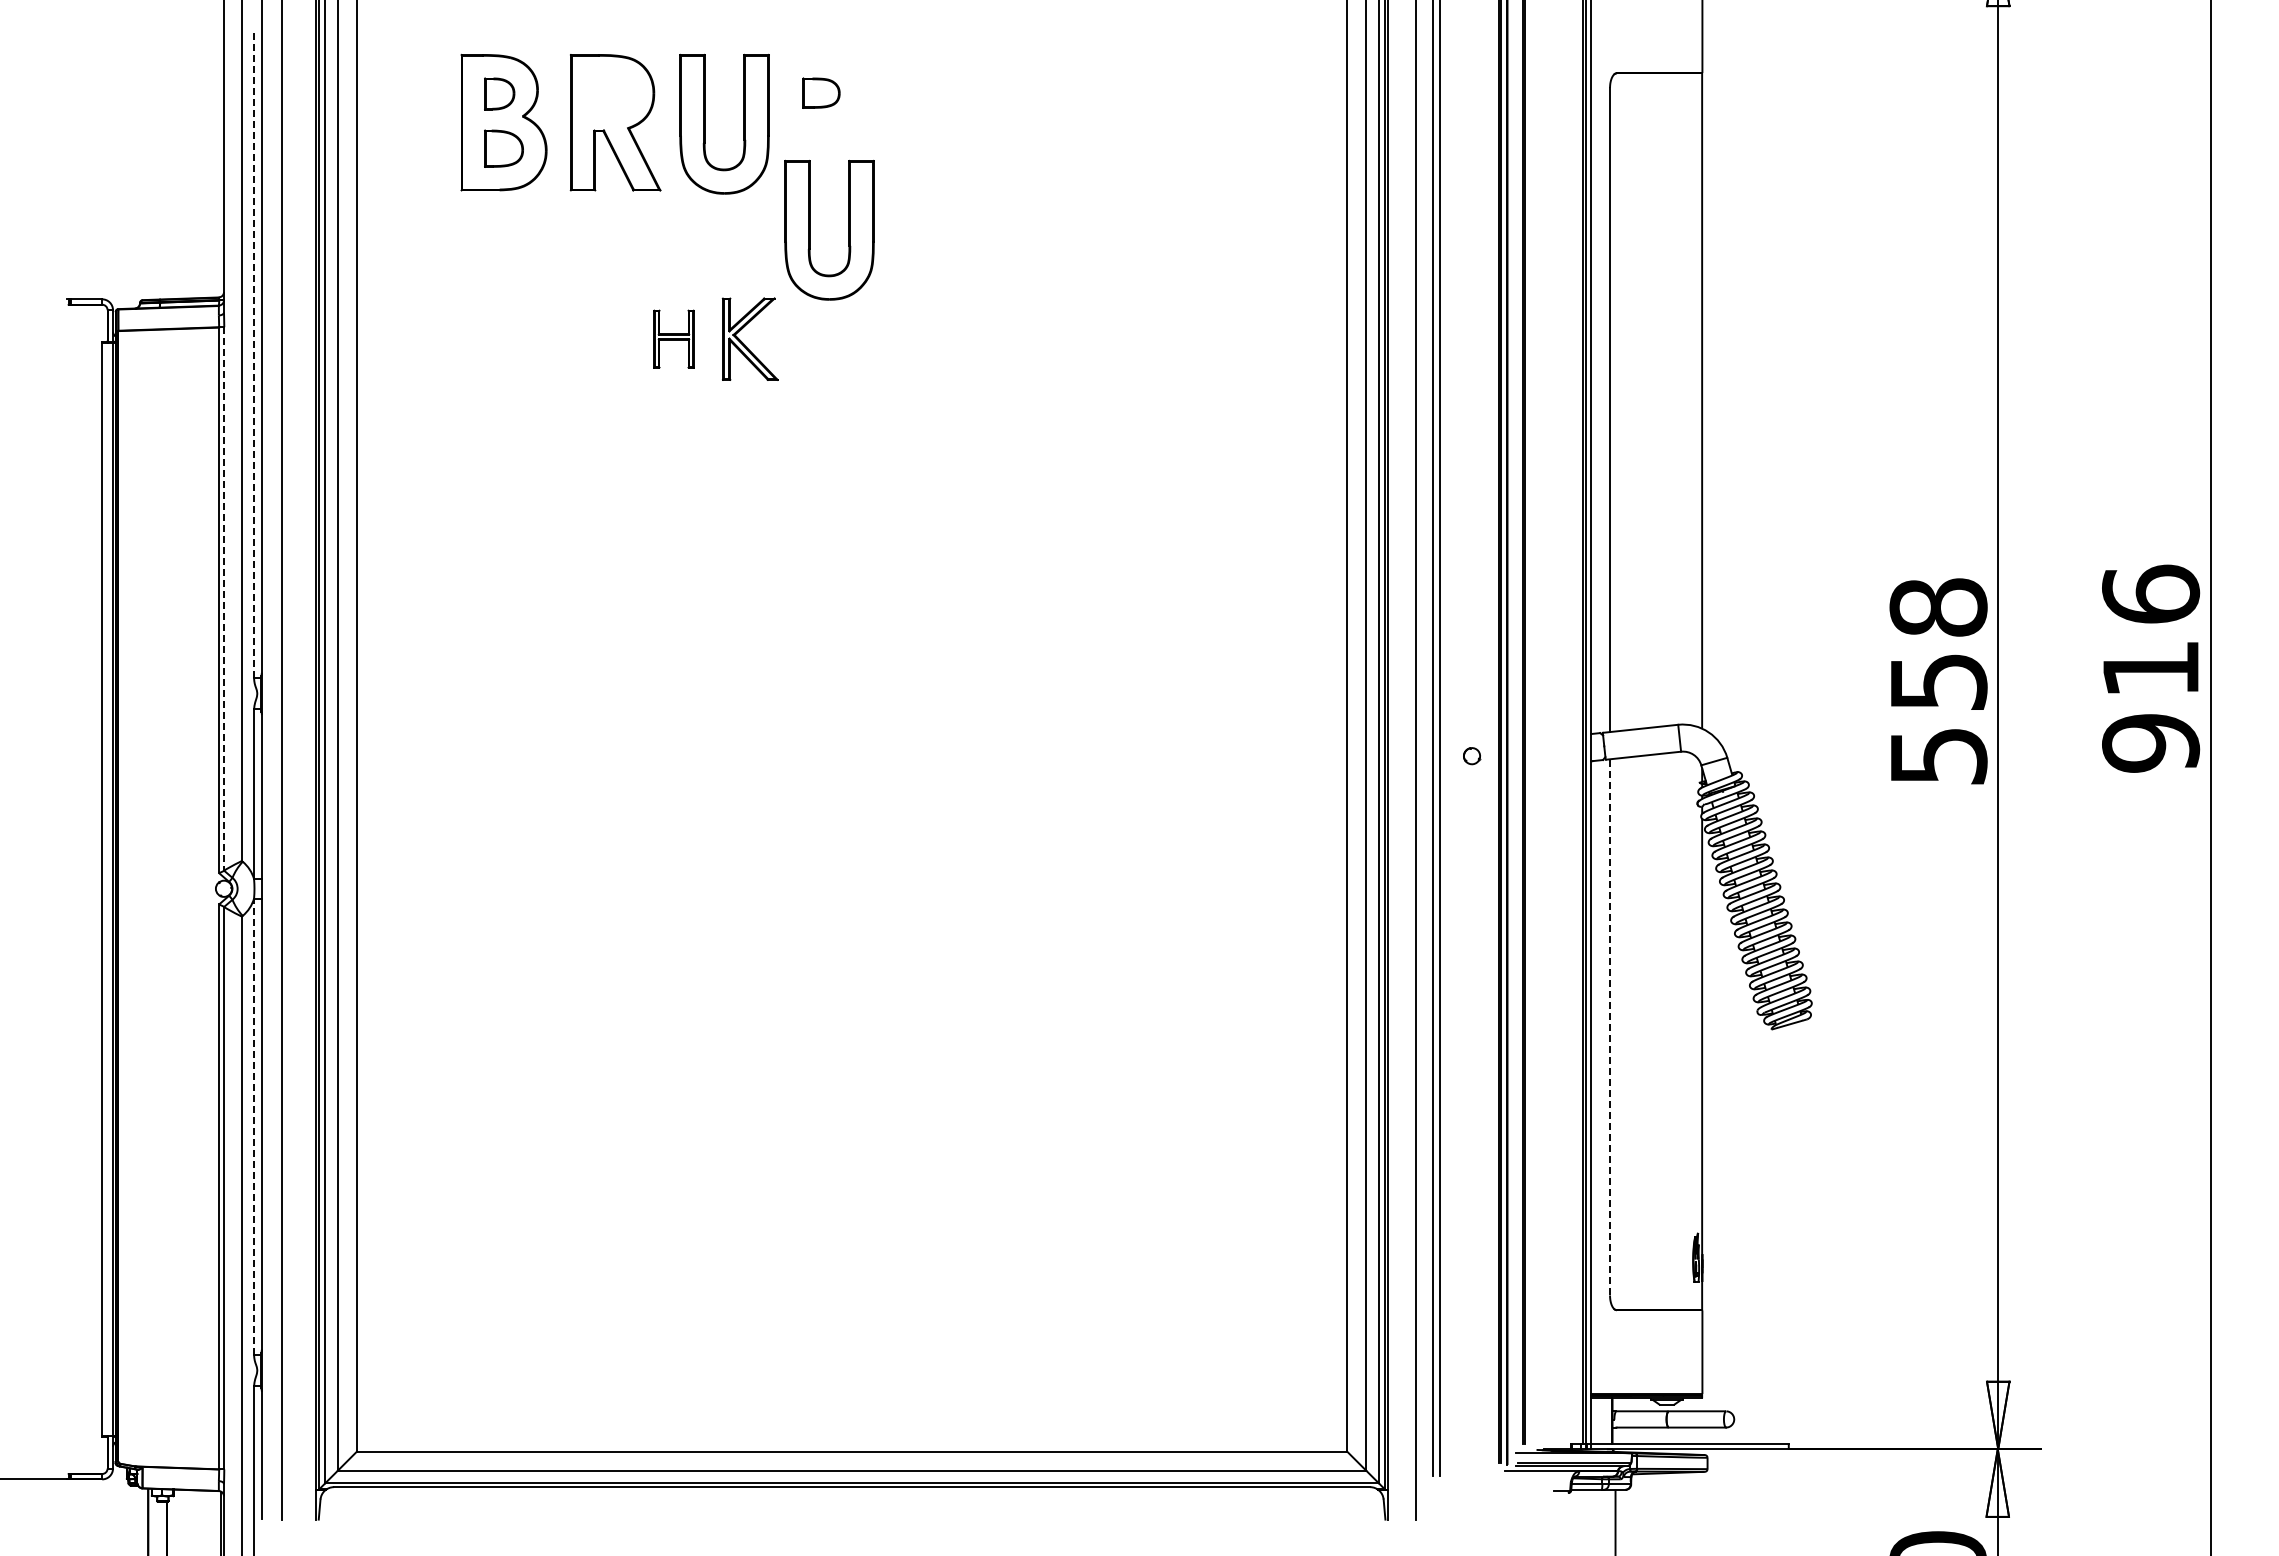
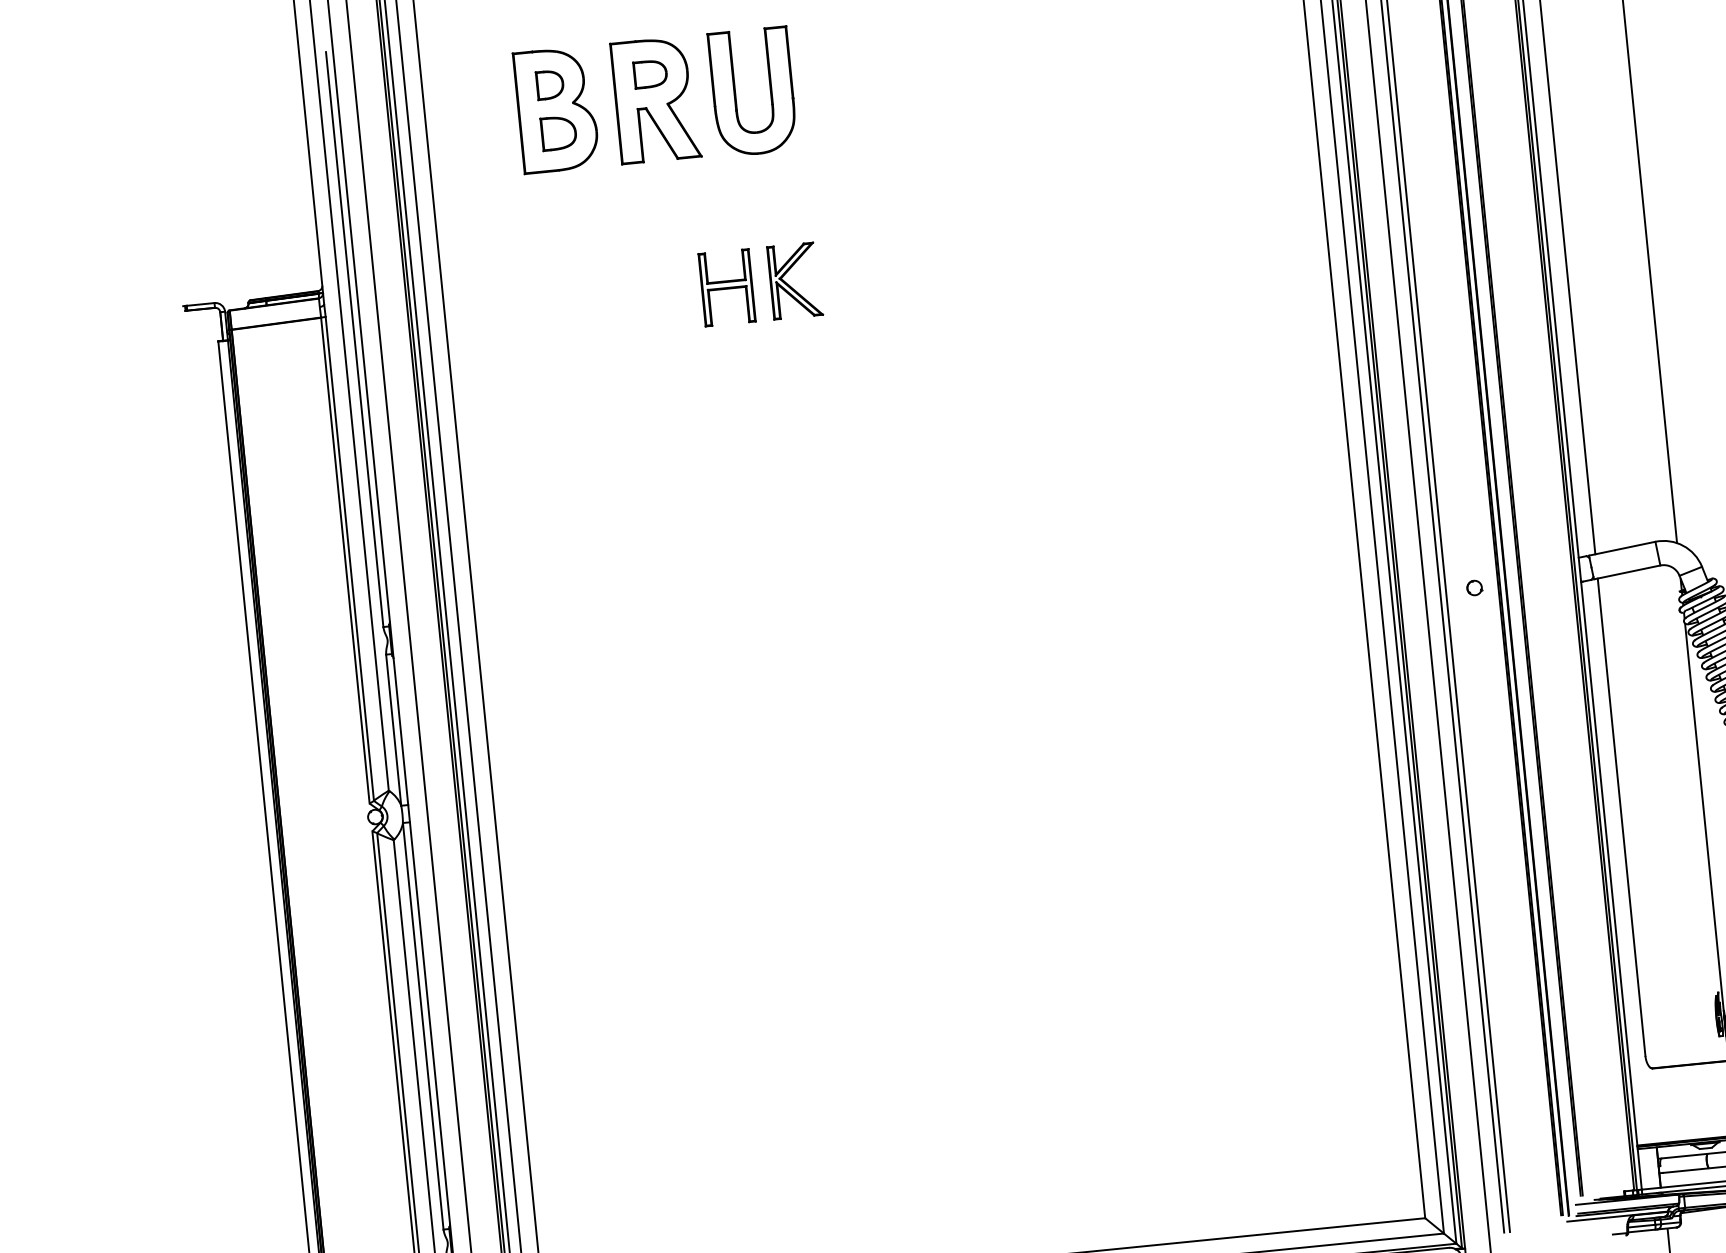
part: (821, 92) -> (650, 73), moved
part: (810, 229) -> (838, 177), removed
part: (673, 338) -> (726, 287), size x1.43
line: (254, 355) -> (355, 339), dashed -> solid
line: (224, 598) -> (349, 558), dashed -> solid
line: (1610, 1026) -> (1621, 816), dashed -> solid
line: (254, 1126) -> (423, 1025), dashed -> solid

